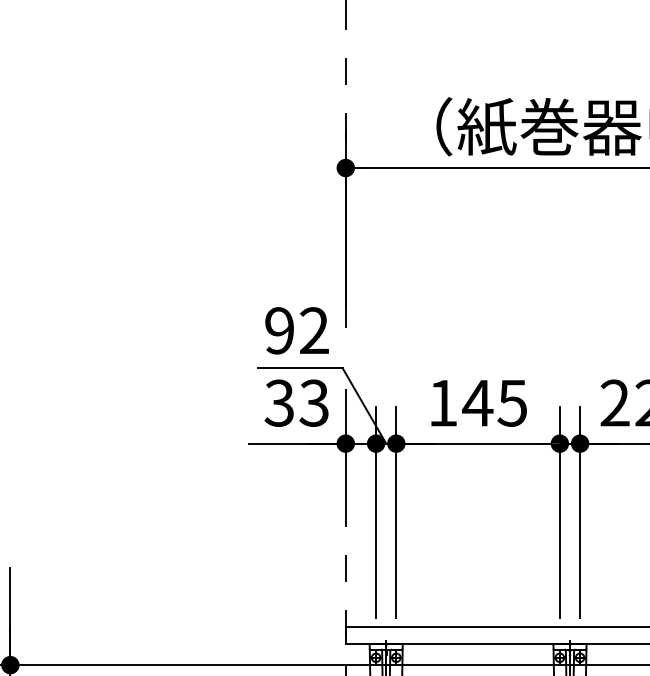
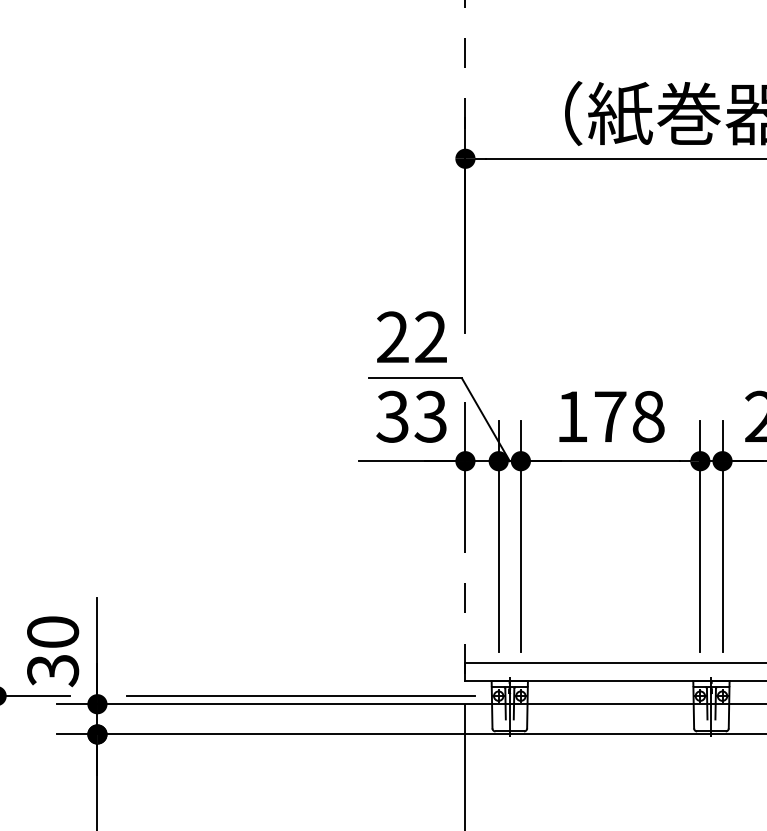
text: (279, 330) -> (392, 337), 92 -> 22
text: (494, 402) -> (628, 416), 145 -> 178
line: (195, 658) -> (300, 696), added

